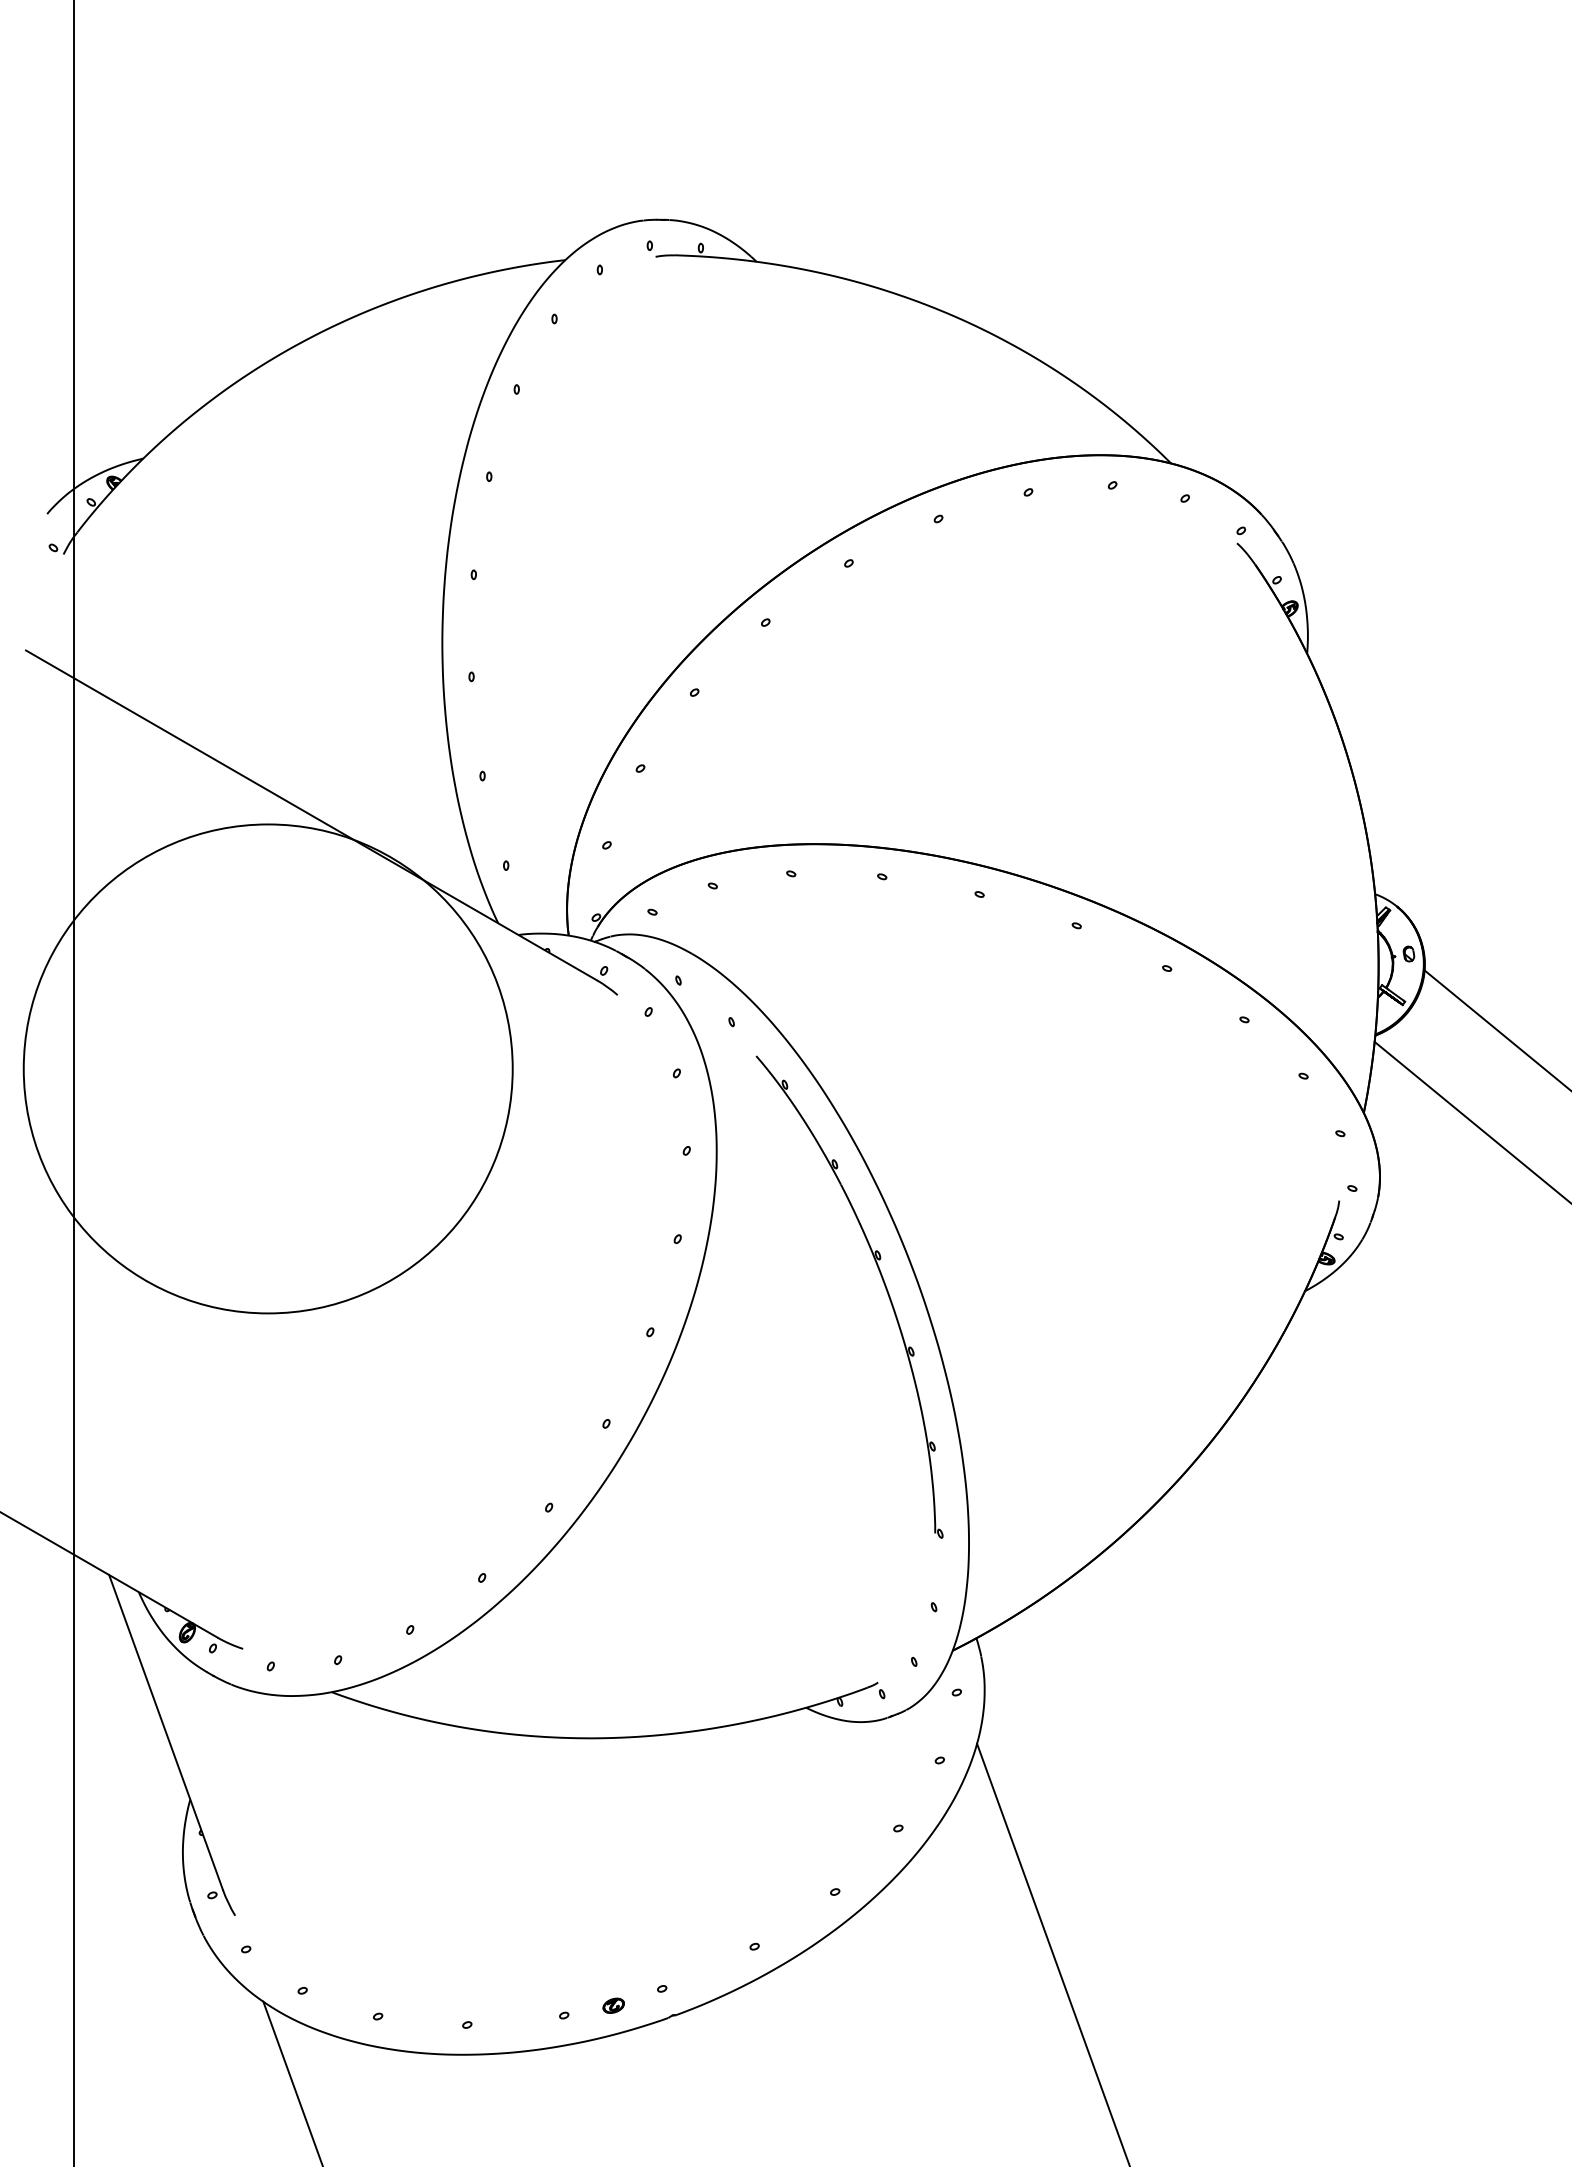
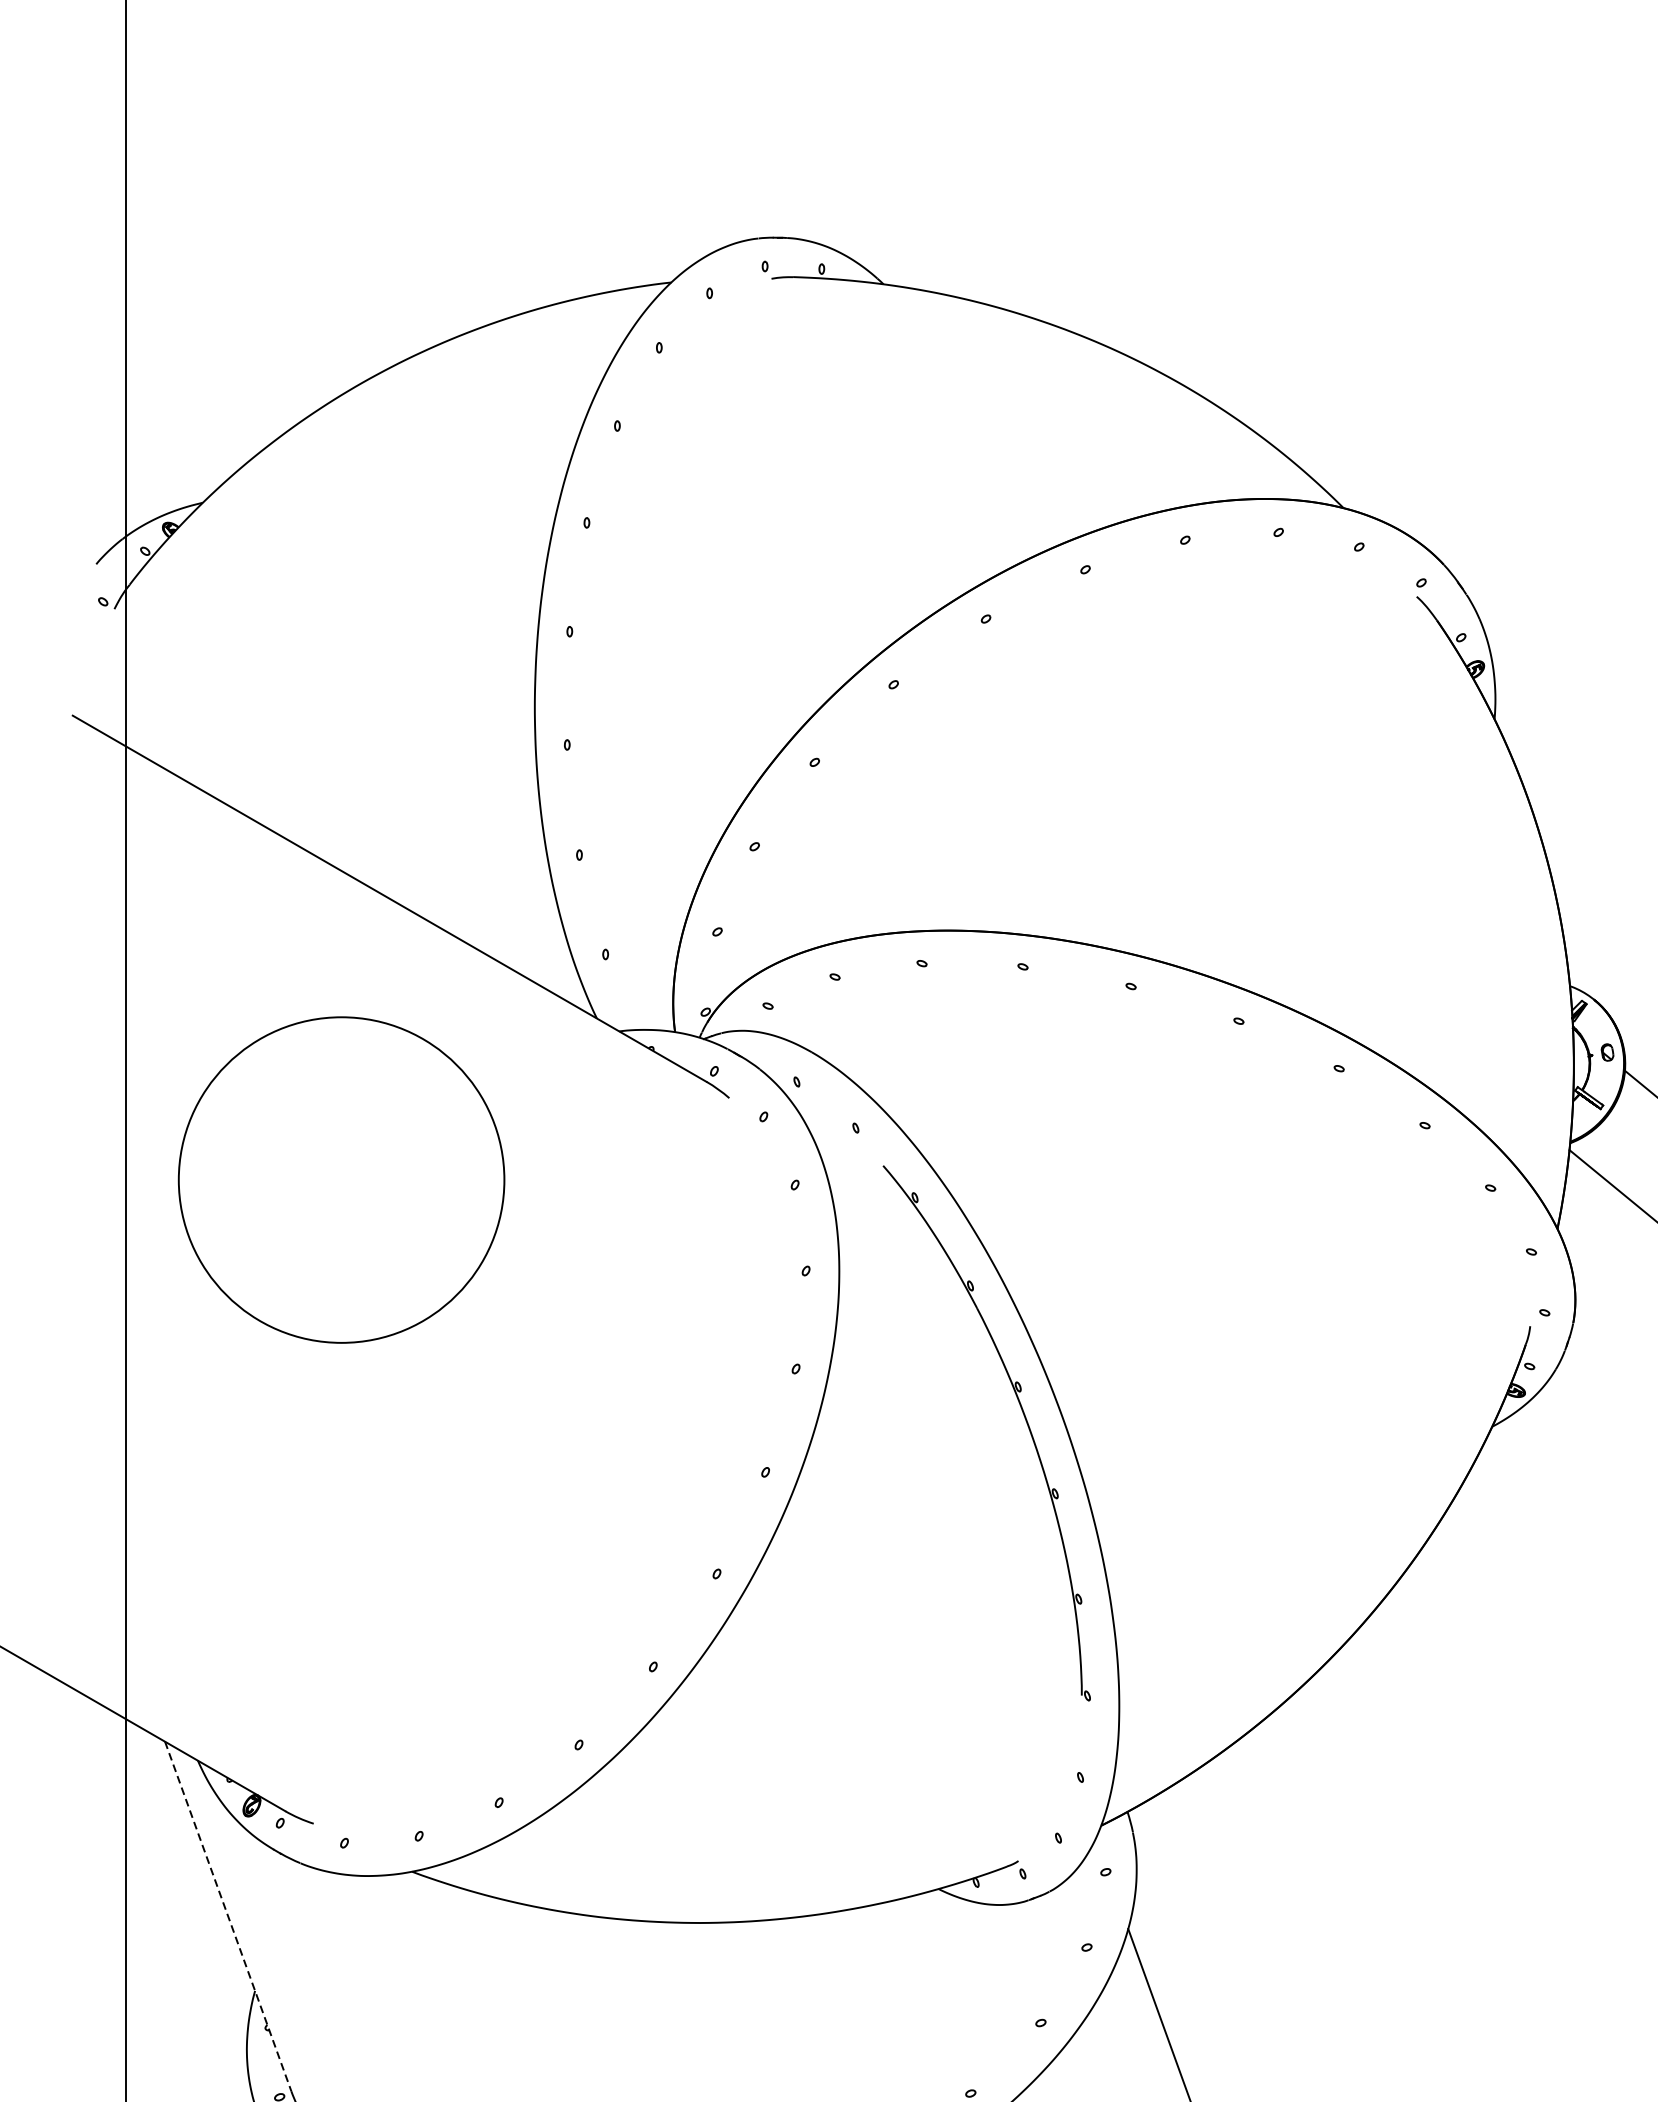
circle: (267, 1068) -> (340, 1179), size x0.6
line: (166, 1732) -> (228, 1916), solid -> dashed

